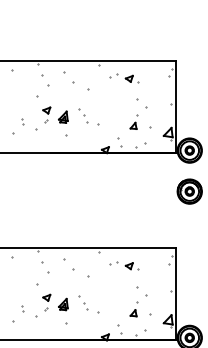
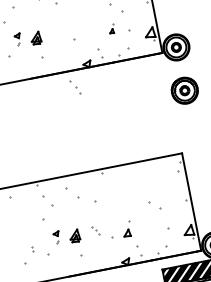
part: (46, 114) -> (17, 38), size x0.7
part: (83, 115) -> (75, 86), moved
part: (133, 121) -> (110, 28), size x0.6
part: (124, 265) -> (131, 182), removed
part: (46, 302) -> (56, 237), size x0.7
part: (83, 302) -> (95, 229), size x0.6
part: (133, 309) -> (126, 229), moved

